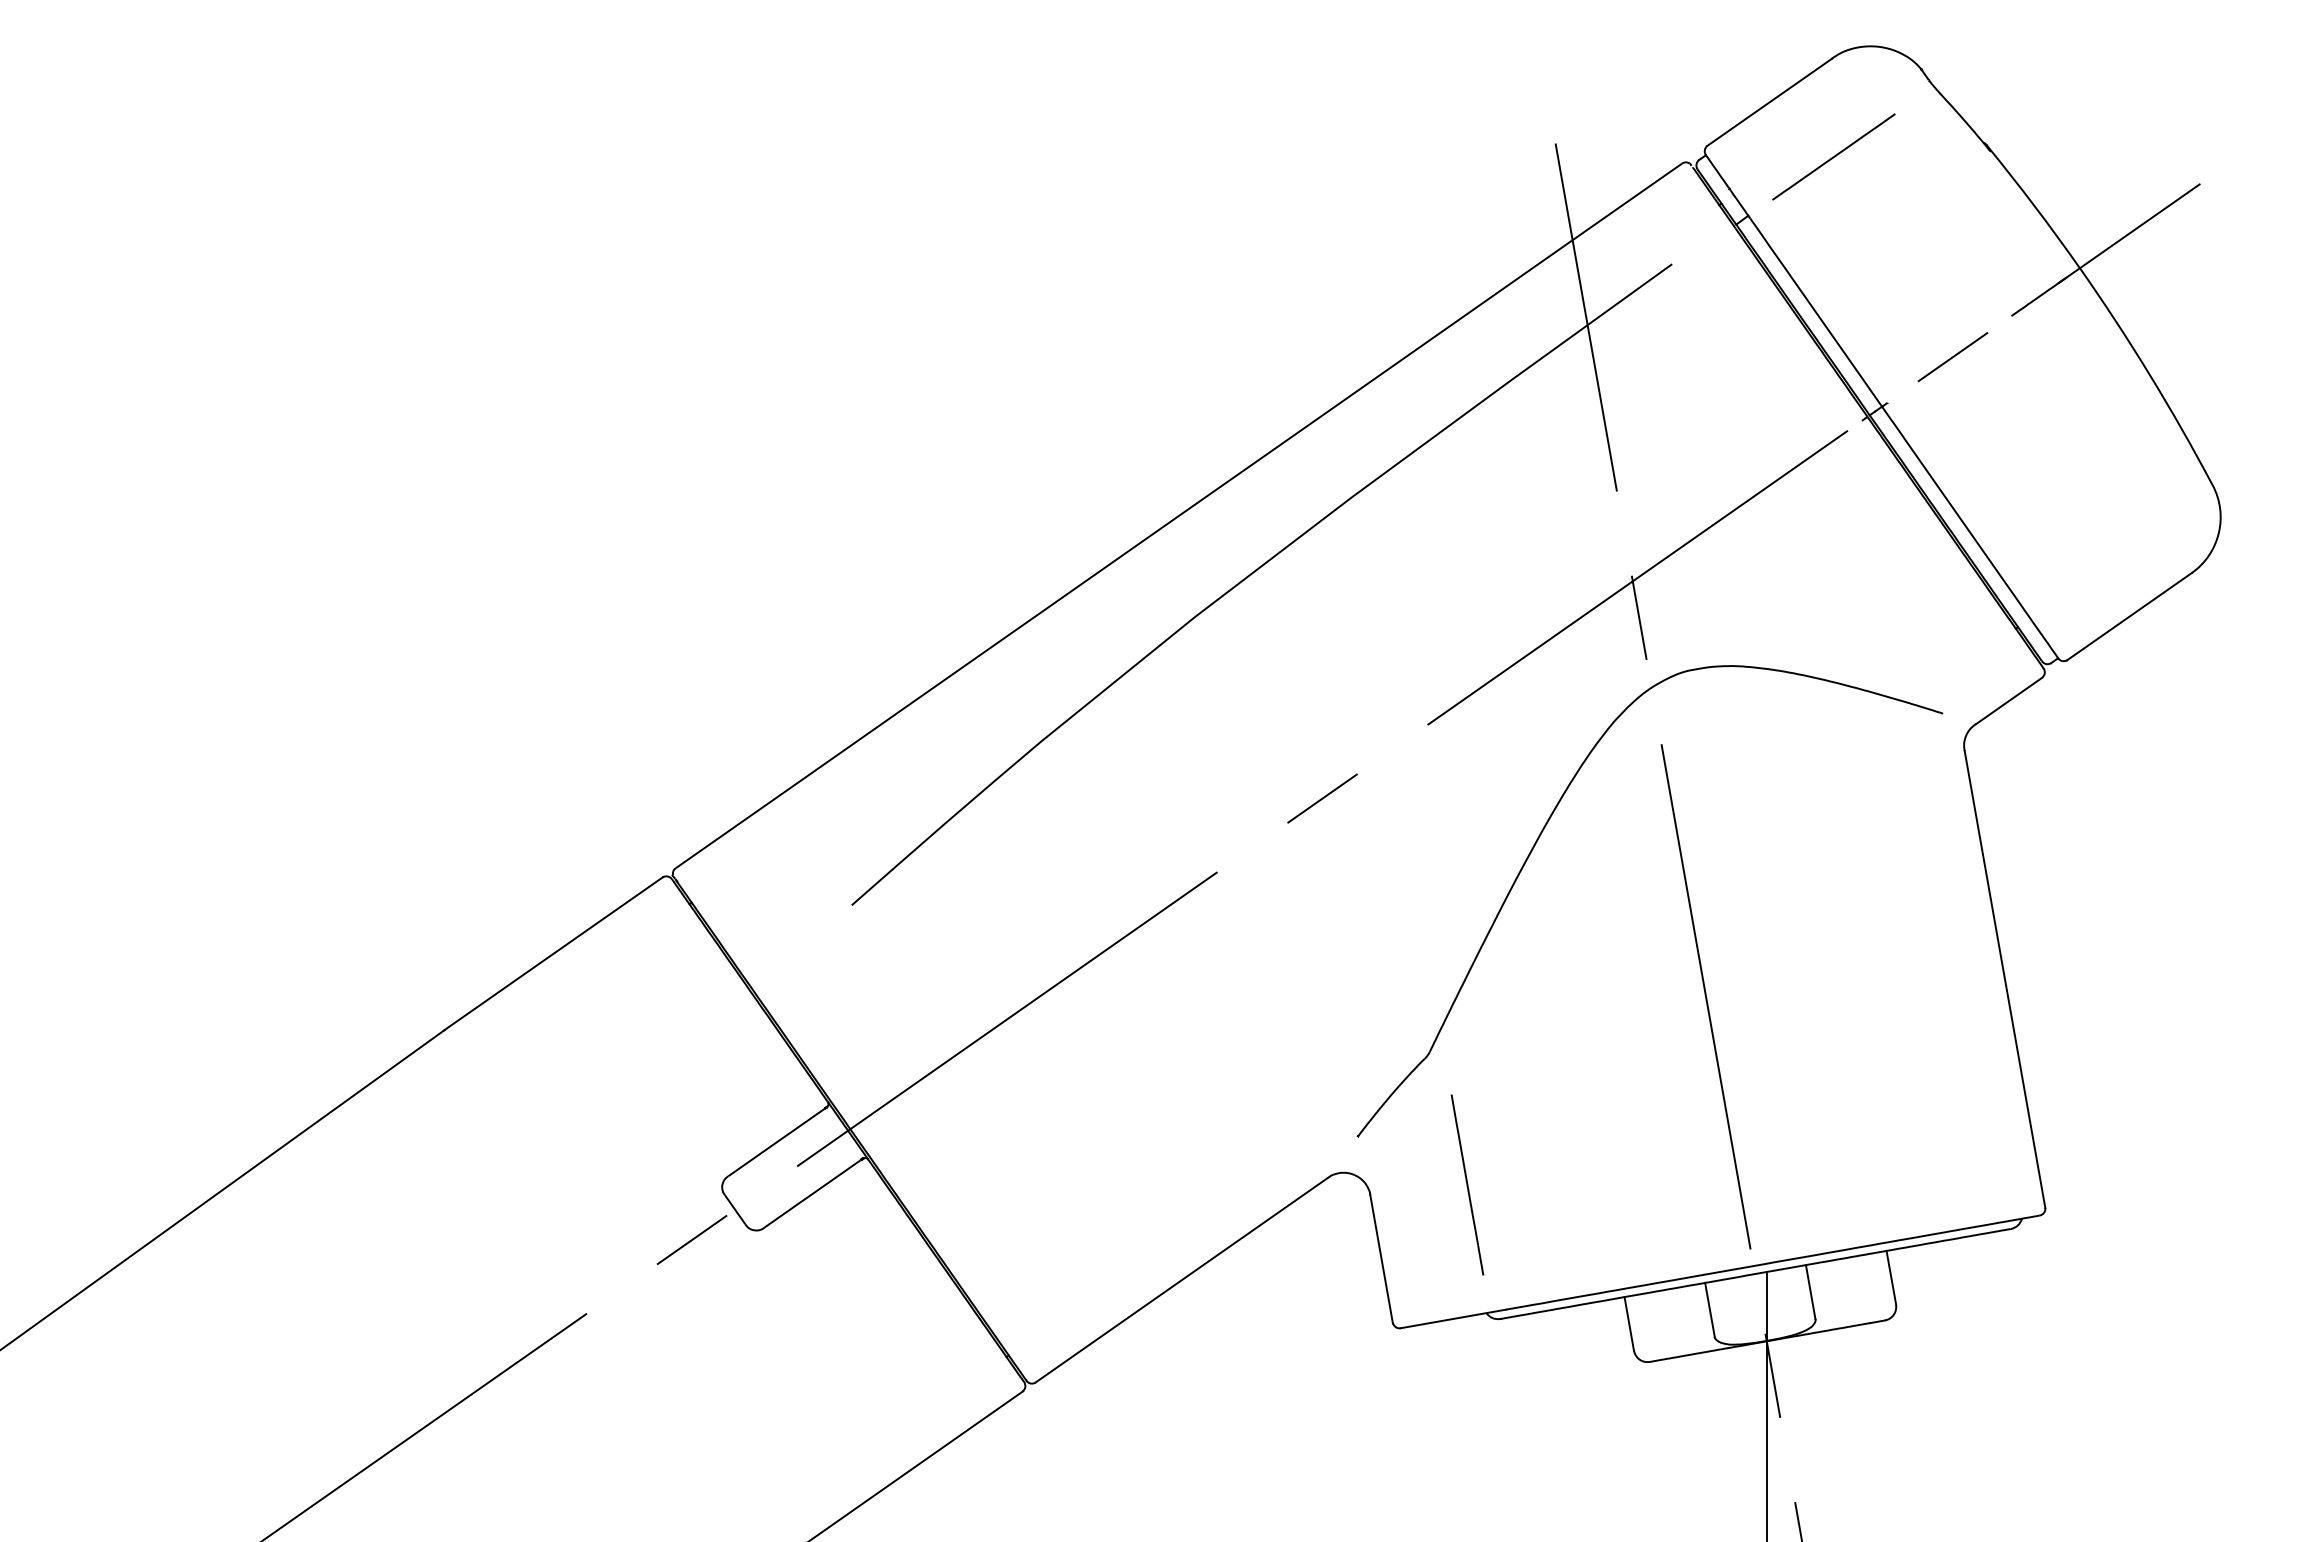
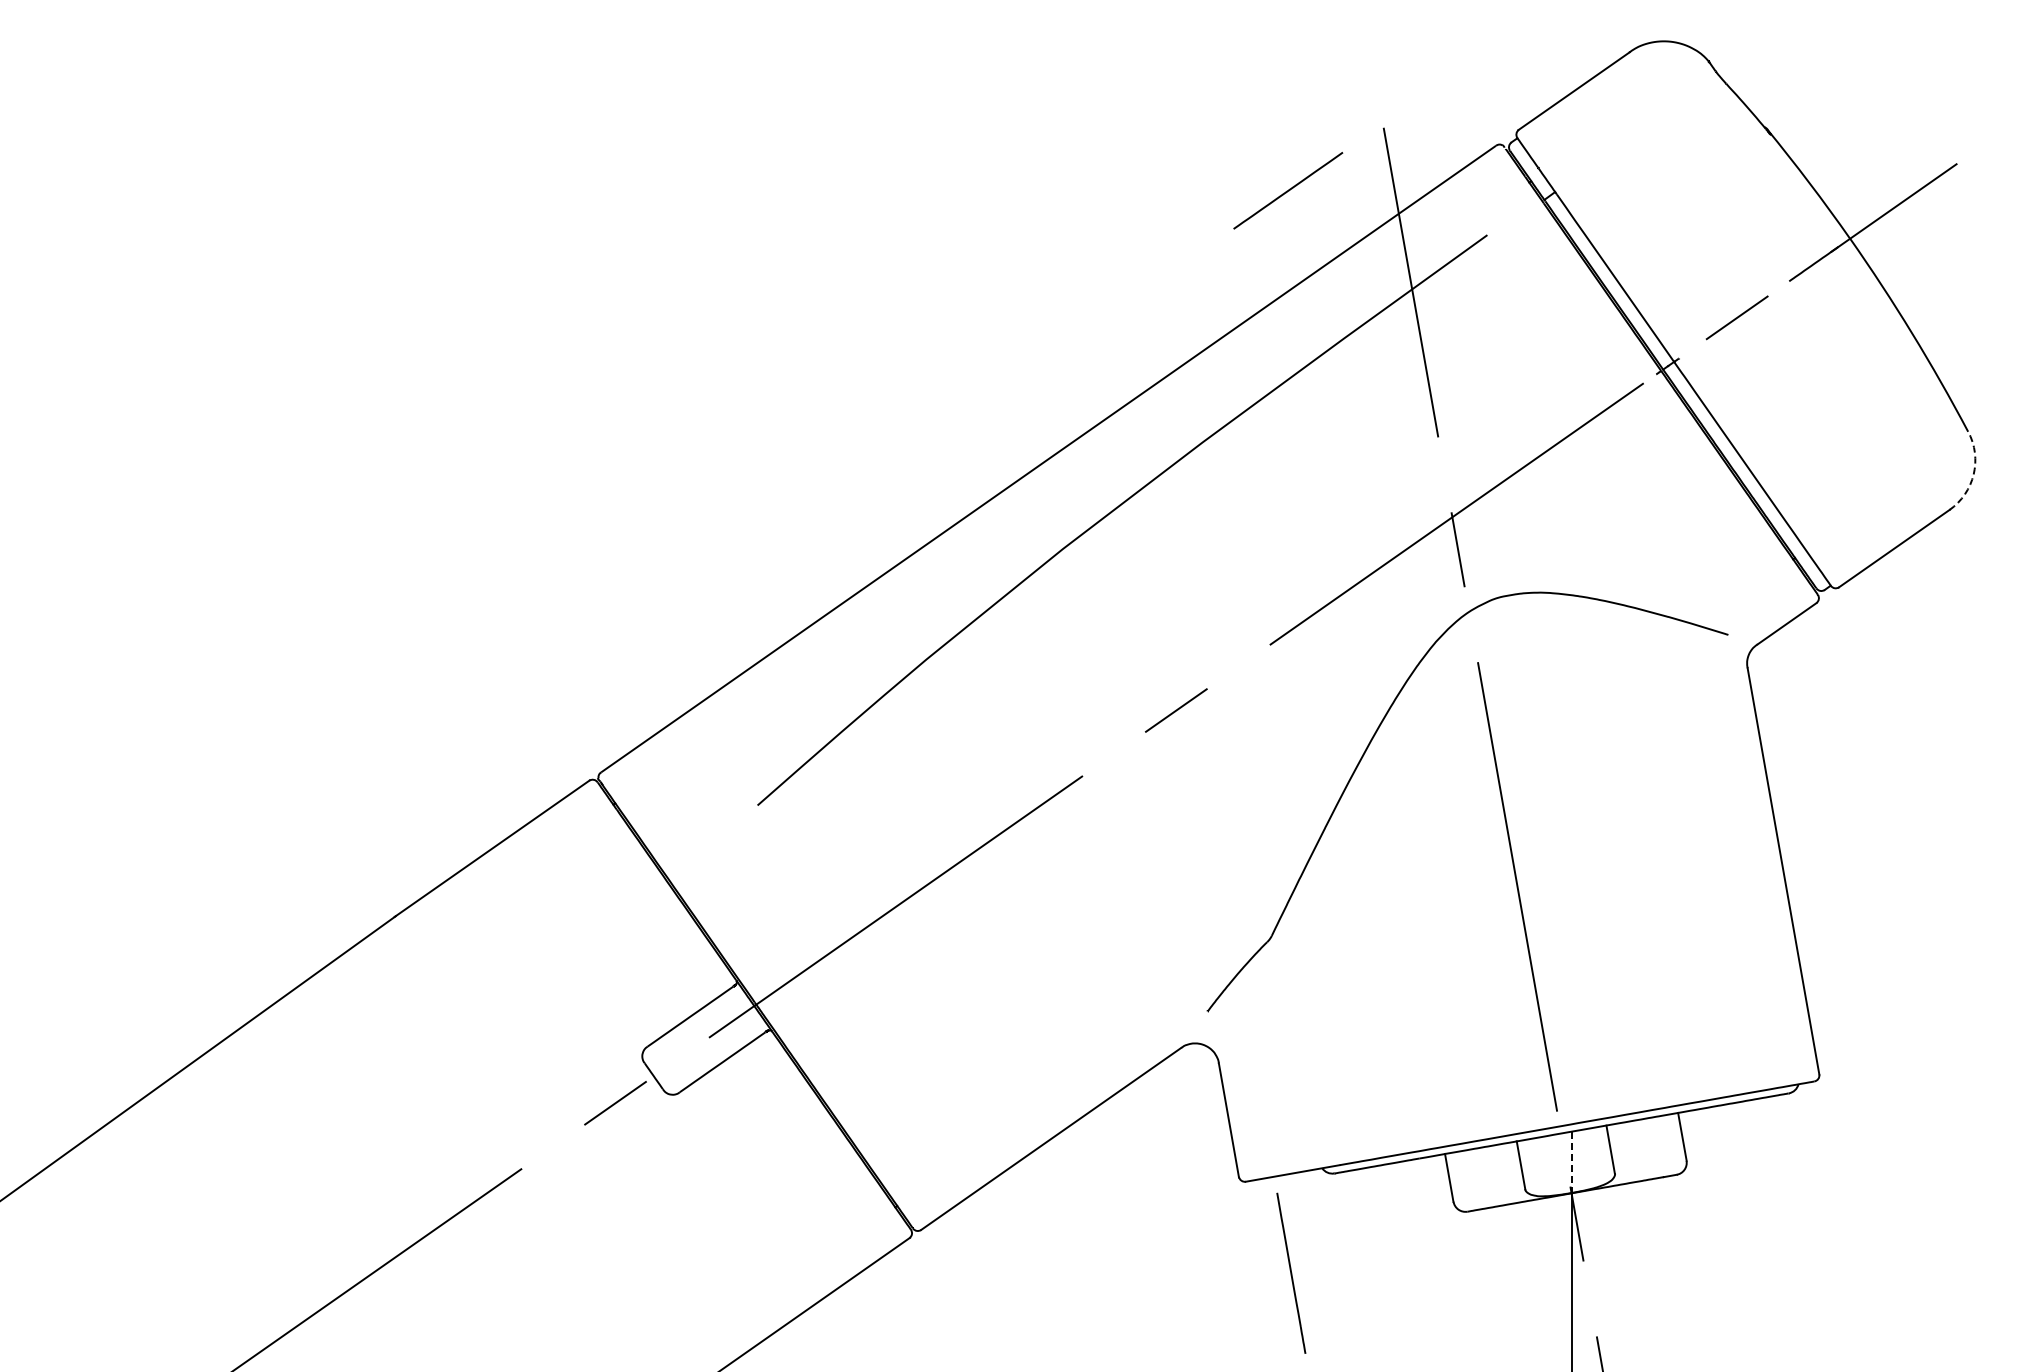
line: (1834, 156) -> (1288, 190), moved
arc: (2218, 533) -> (1973, 474), solid -> dashed
line: (1467, 1184) -> (1291, 1272), moved
line: (1766, 1306) -> (1571, 1162), solid -> dashed

